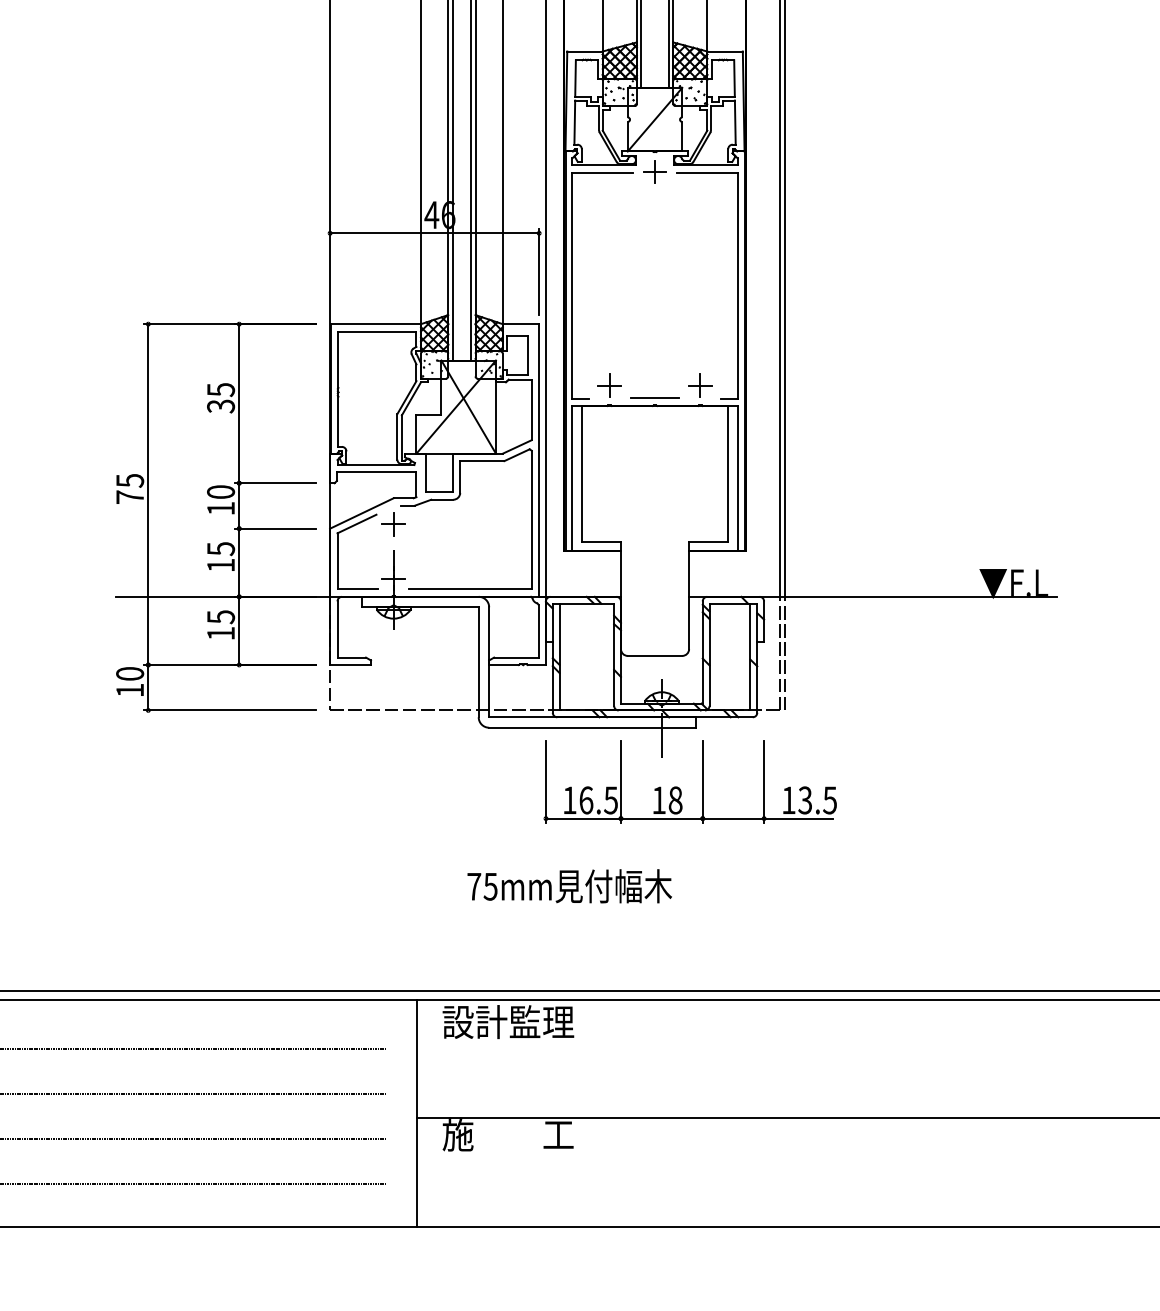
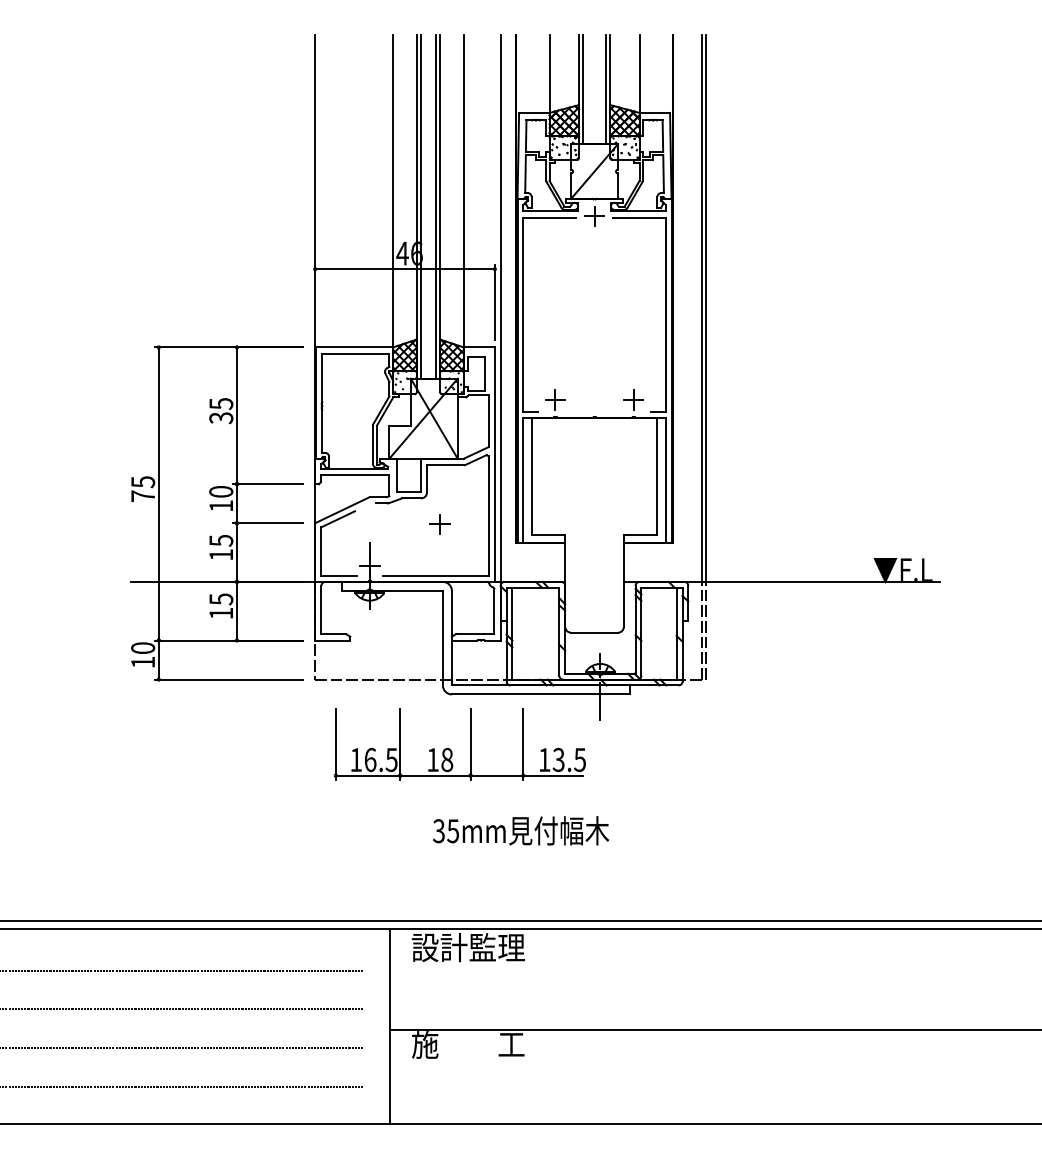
line: (654, 397) -> (594, 410), removed
part: (393, 524) -> (439, 524), moved
part: (679, 787) -> (450, 748), moved
text: (473, 887) -> (438, 831), 75mm -> 35mm

